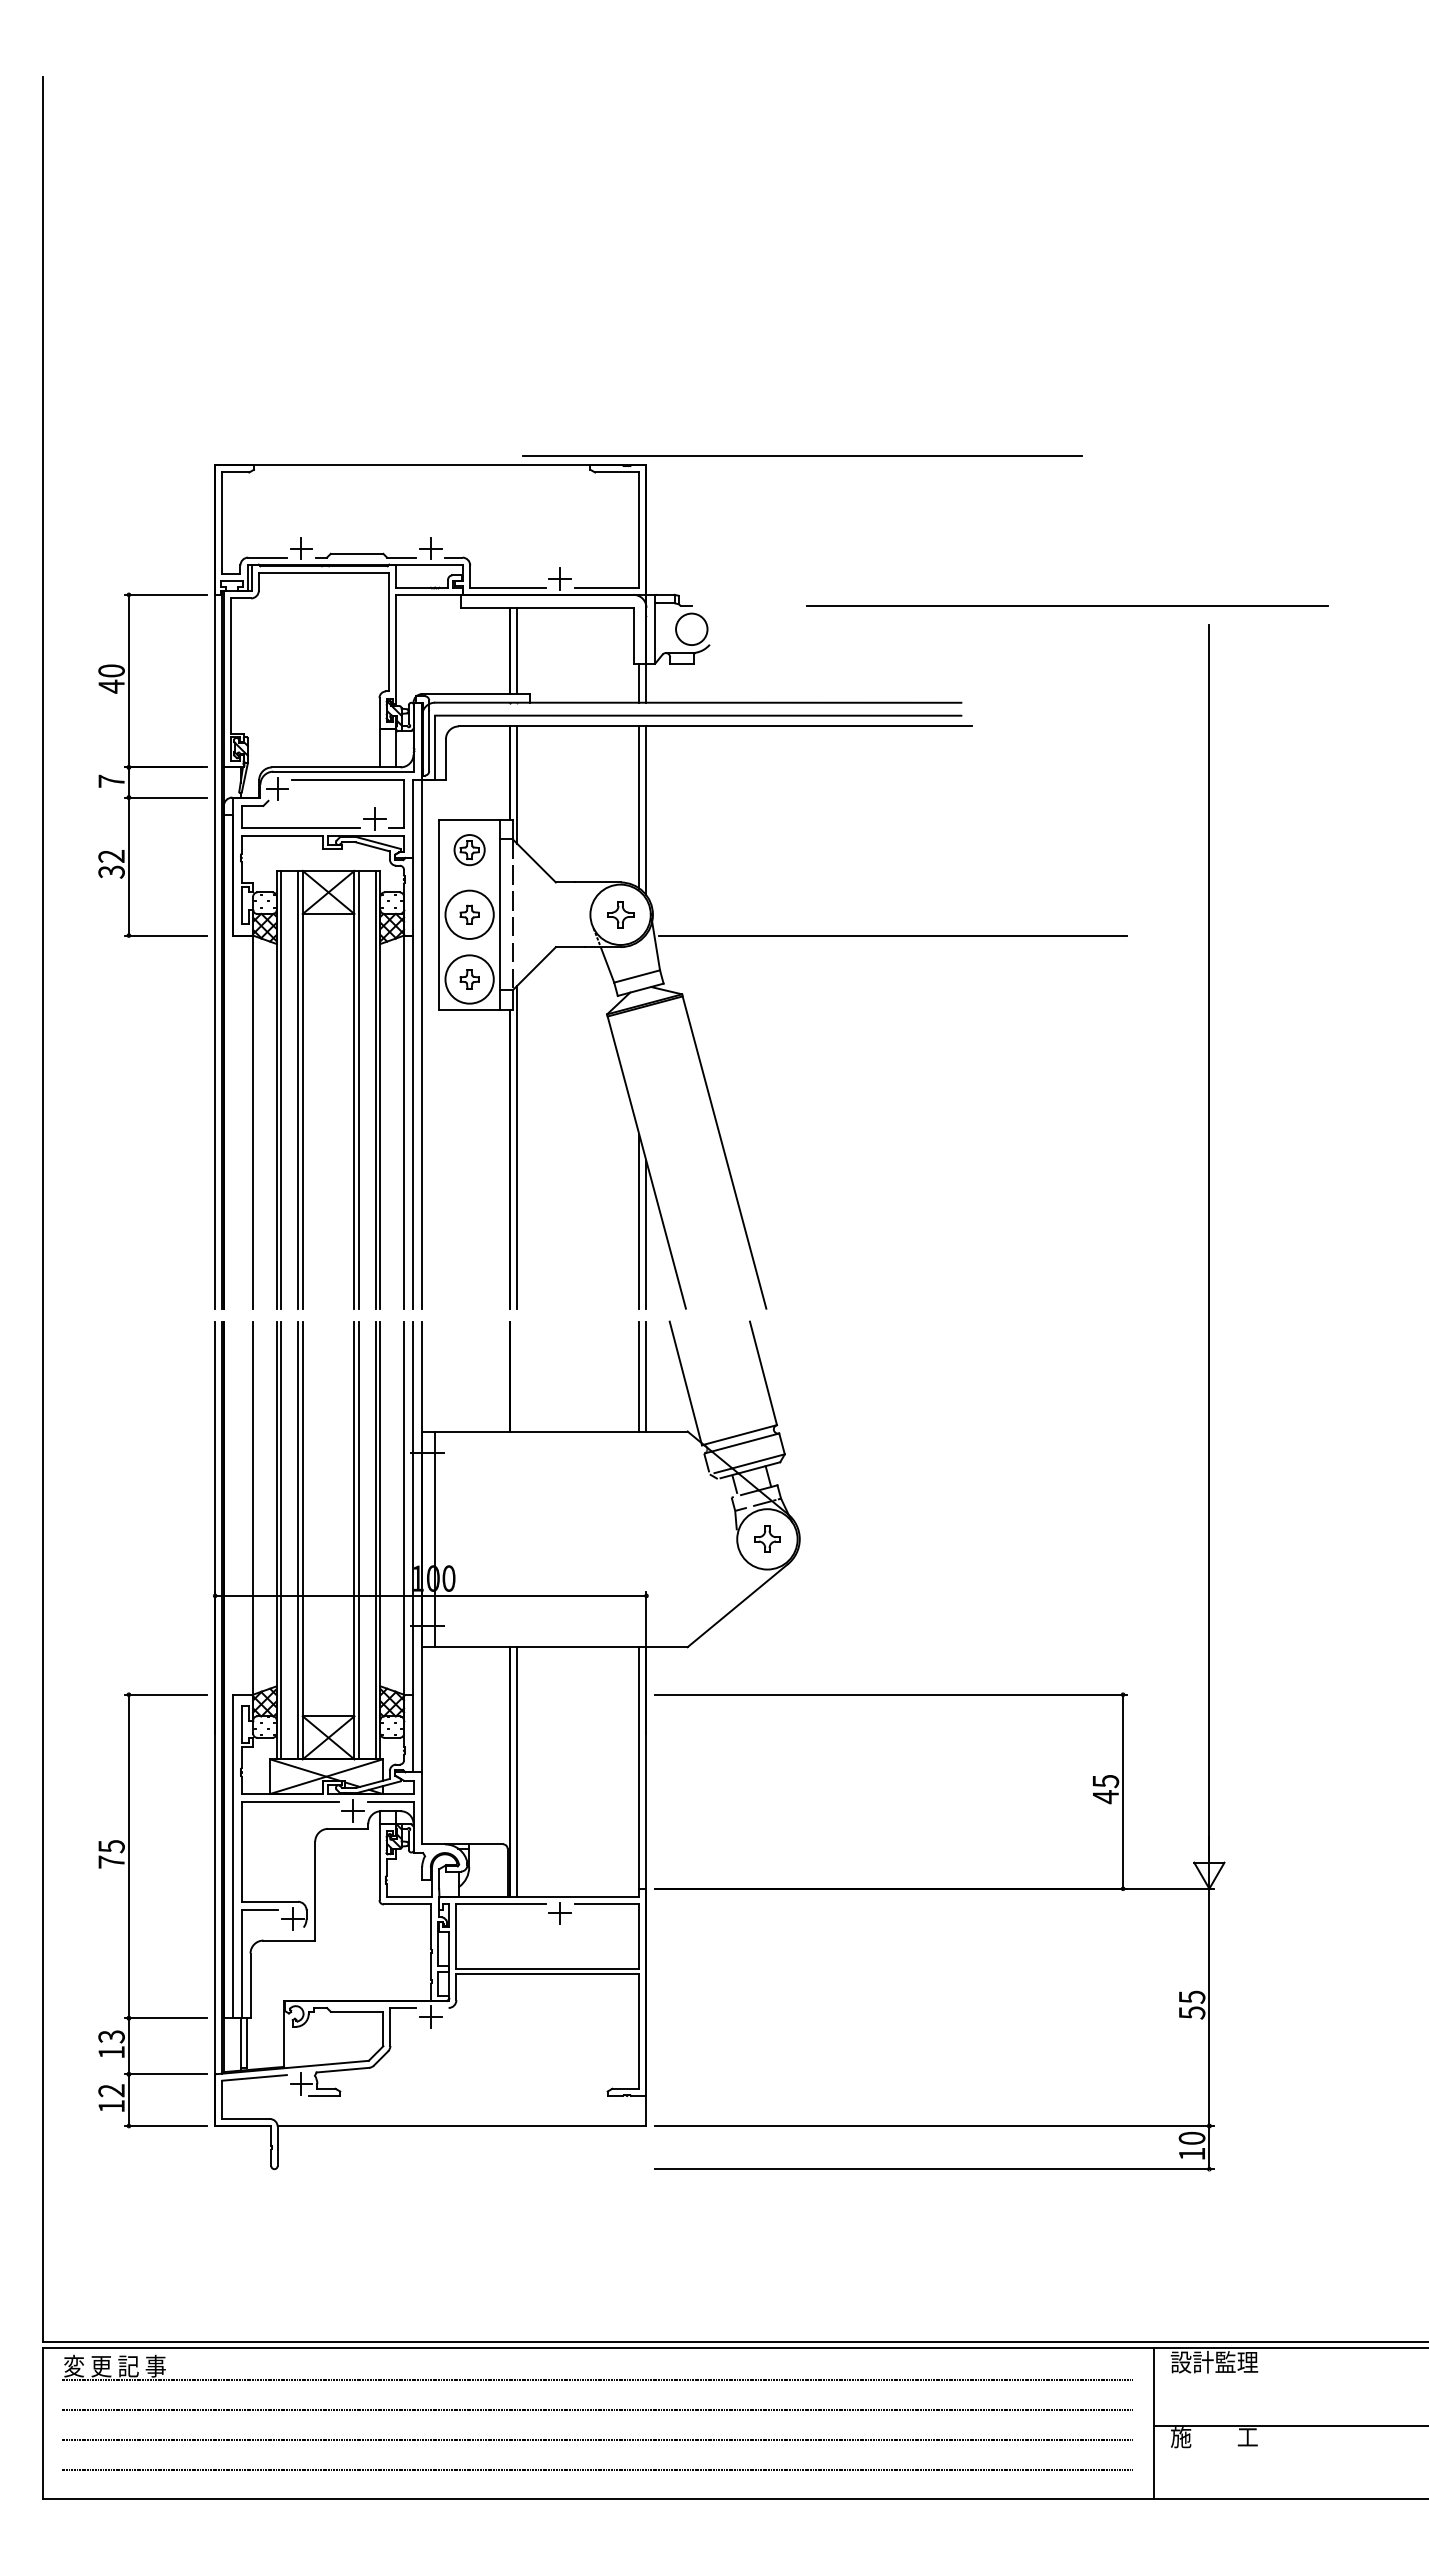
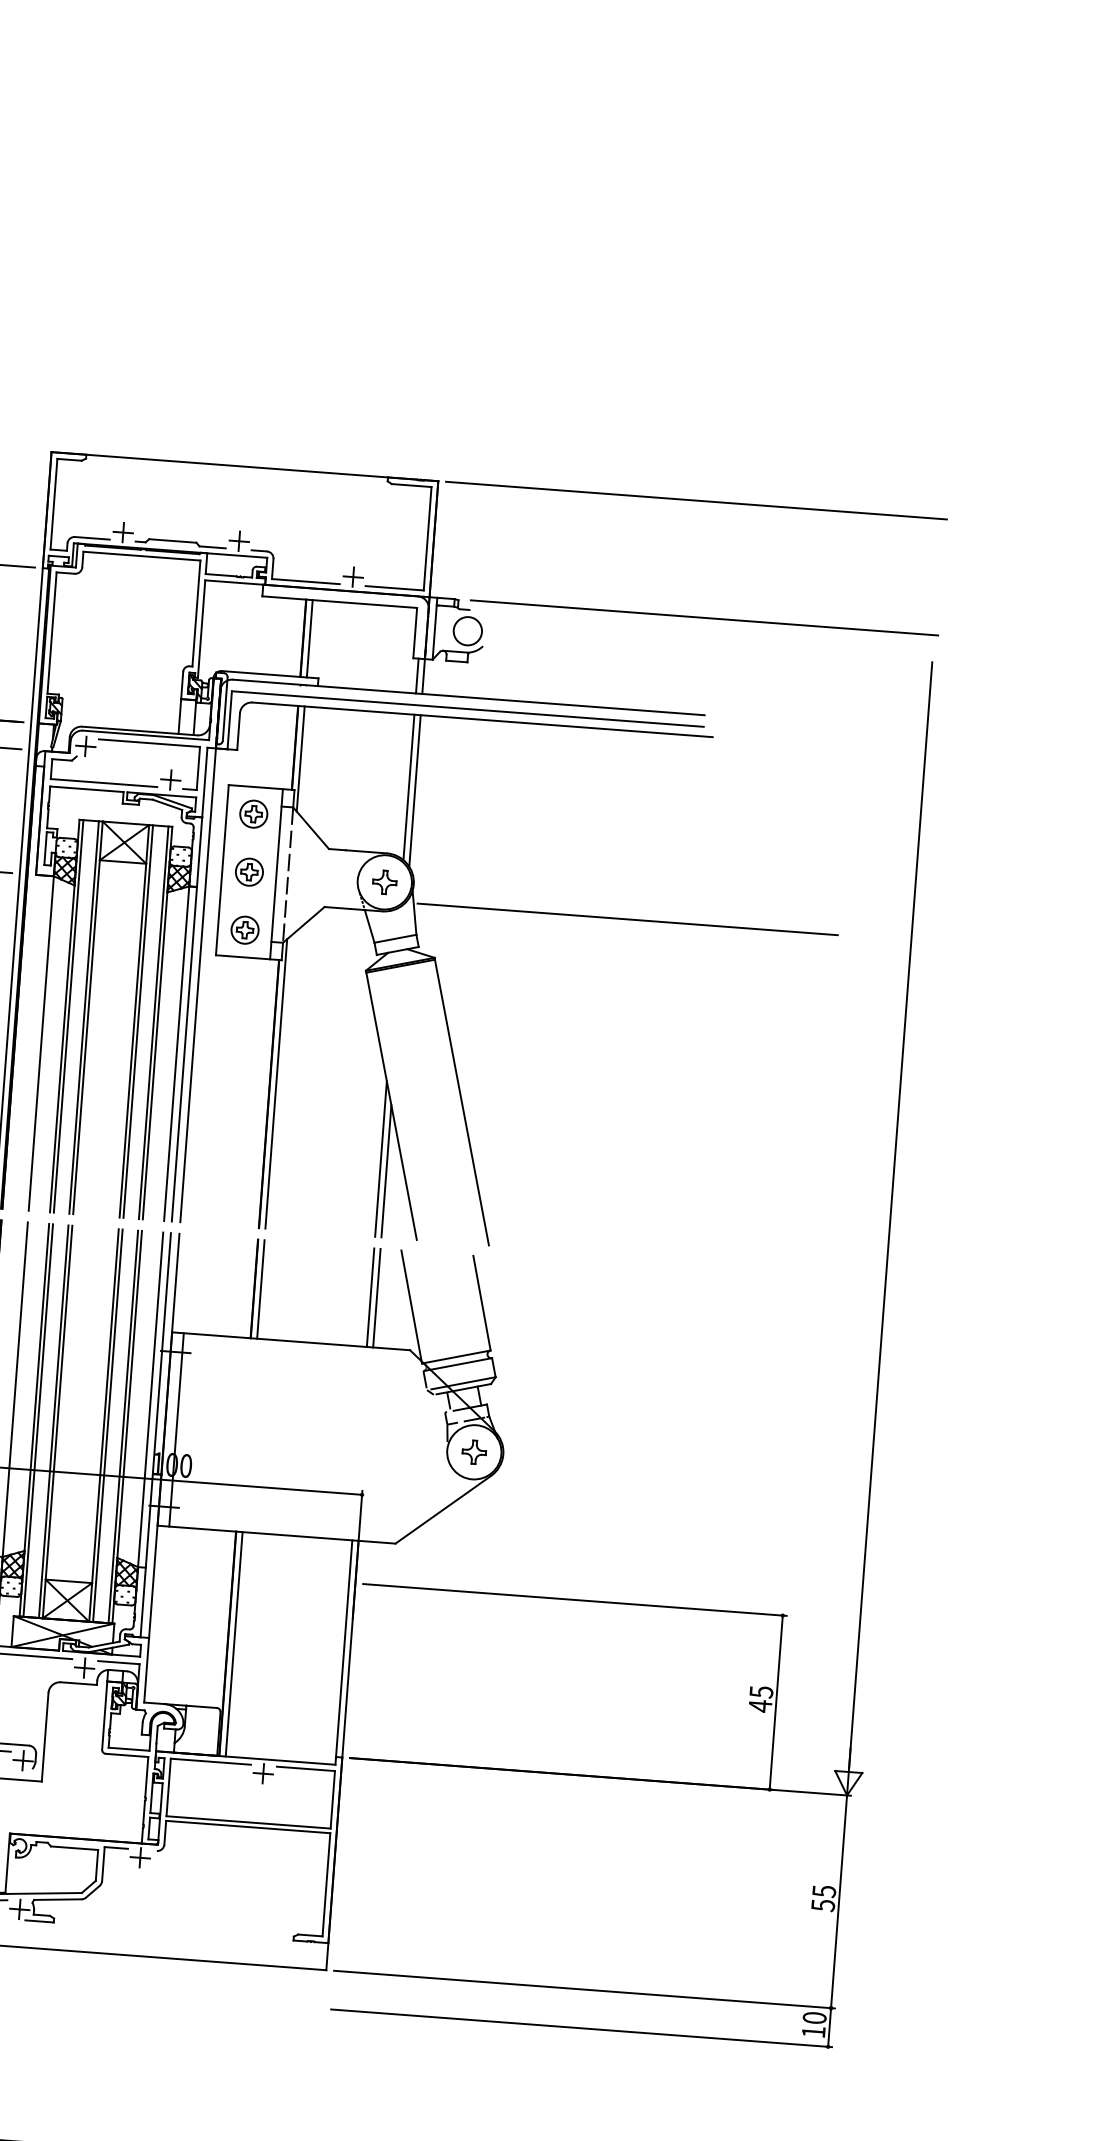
line: (802, 455) -> (696, 499), moved
line: (1067, 605) -> (704, 617), moved
circle: (469, 914) -> (249, 871), size x0.62
circle: (469, 979) -> (244, 930), size x0.62
line: (517, 1376) -> (261, 1289), added

